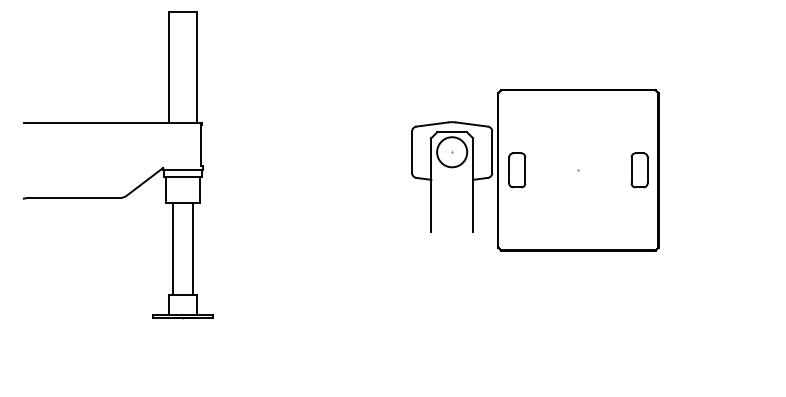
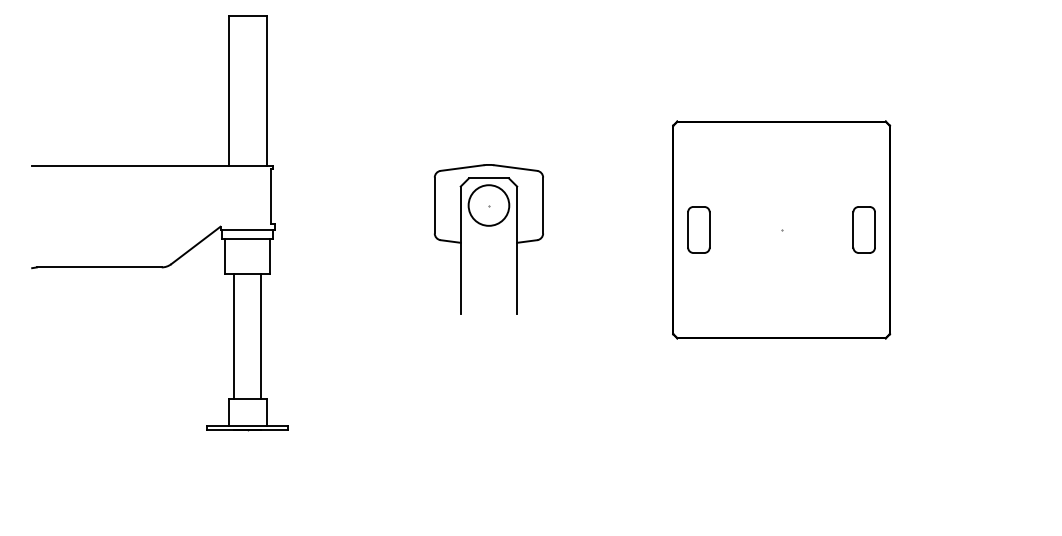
part: (451, 167) -> (488, 226), moved

